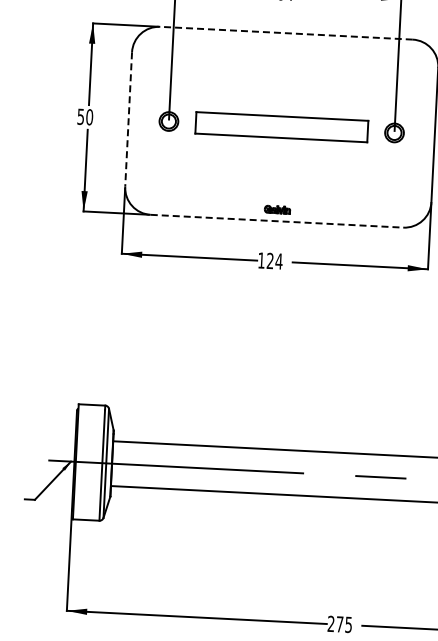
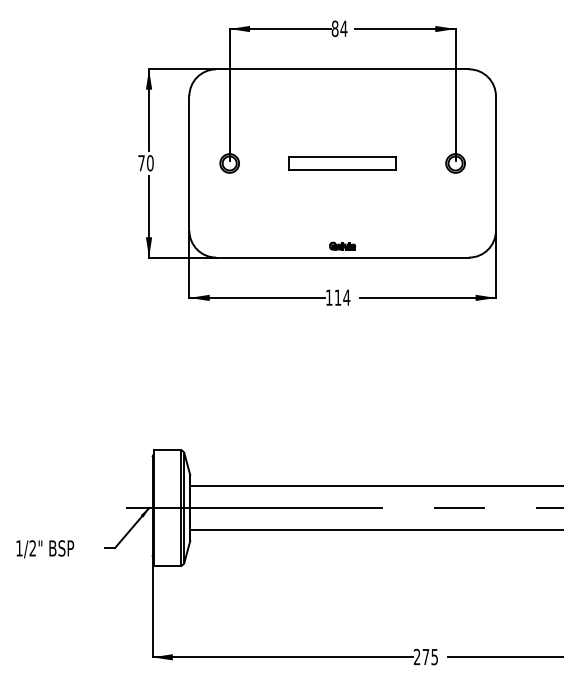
line: (286, 33) -> (342, 69), dashed -> solid
text: (80, 117) -> (141, 163), 50 -> 70
line: (128, 119) -> (189, 163), dashed -> solid
part: (281, 127) -> (342, 163), size x0.62
line: (277, 221) -> (343, 257), dashed -> solid
text: (269, 260) -> (337, 297), 124 -> 114

